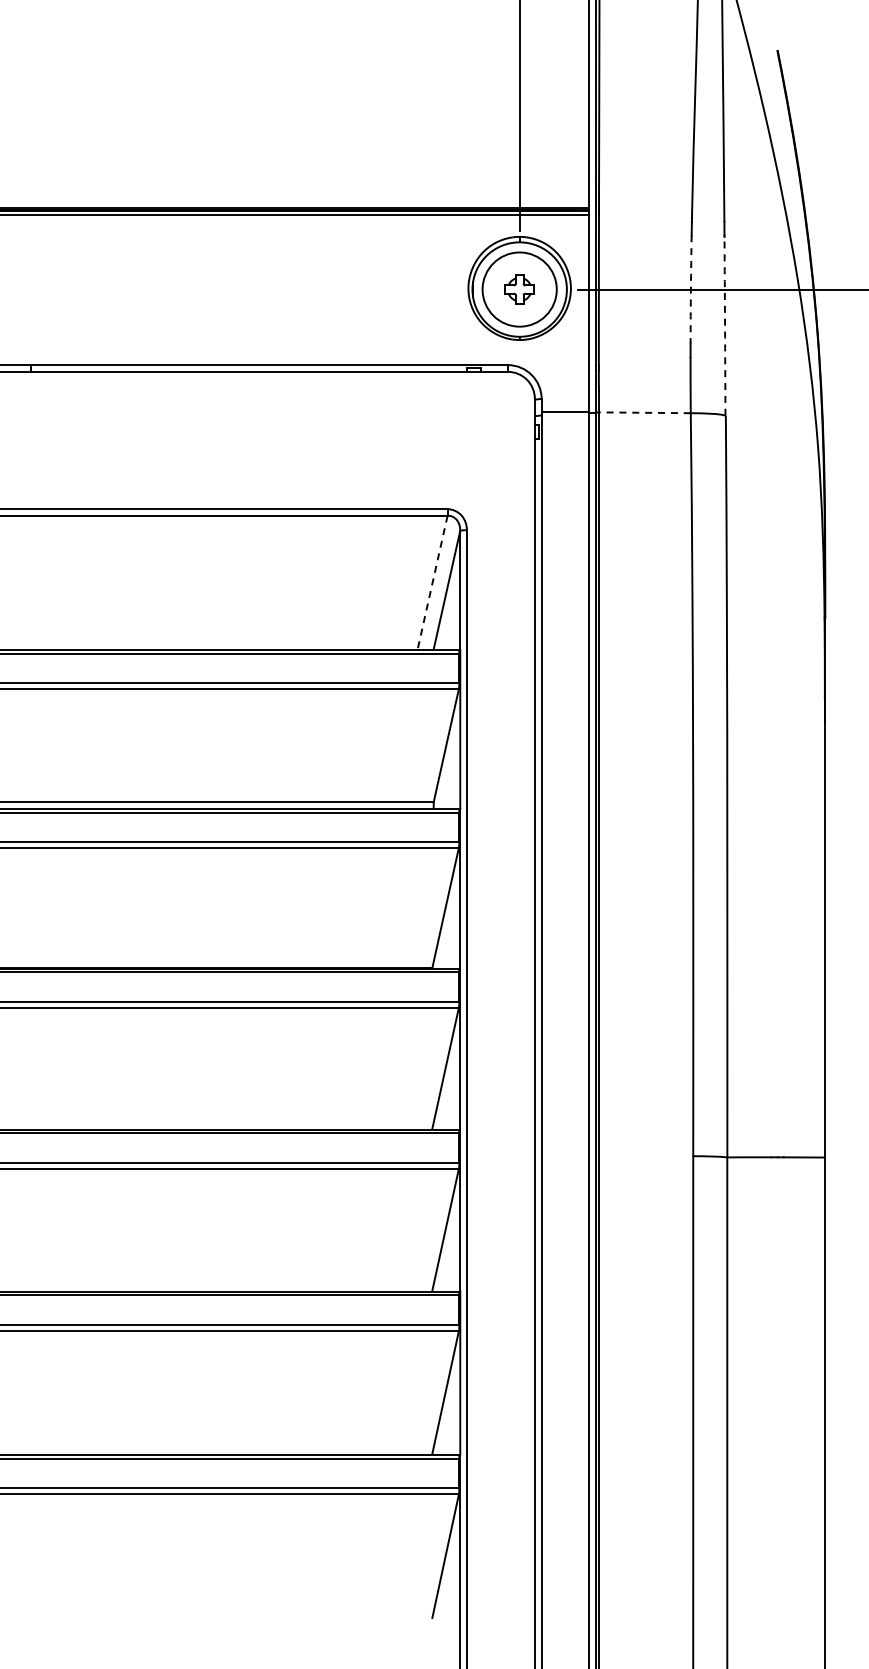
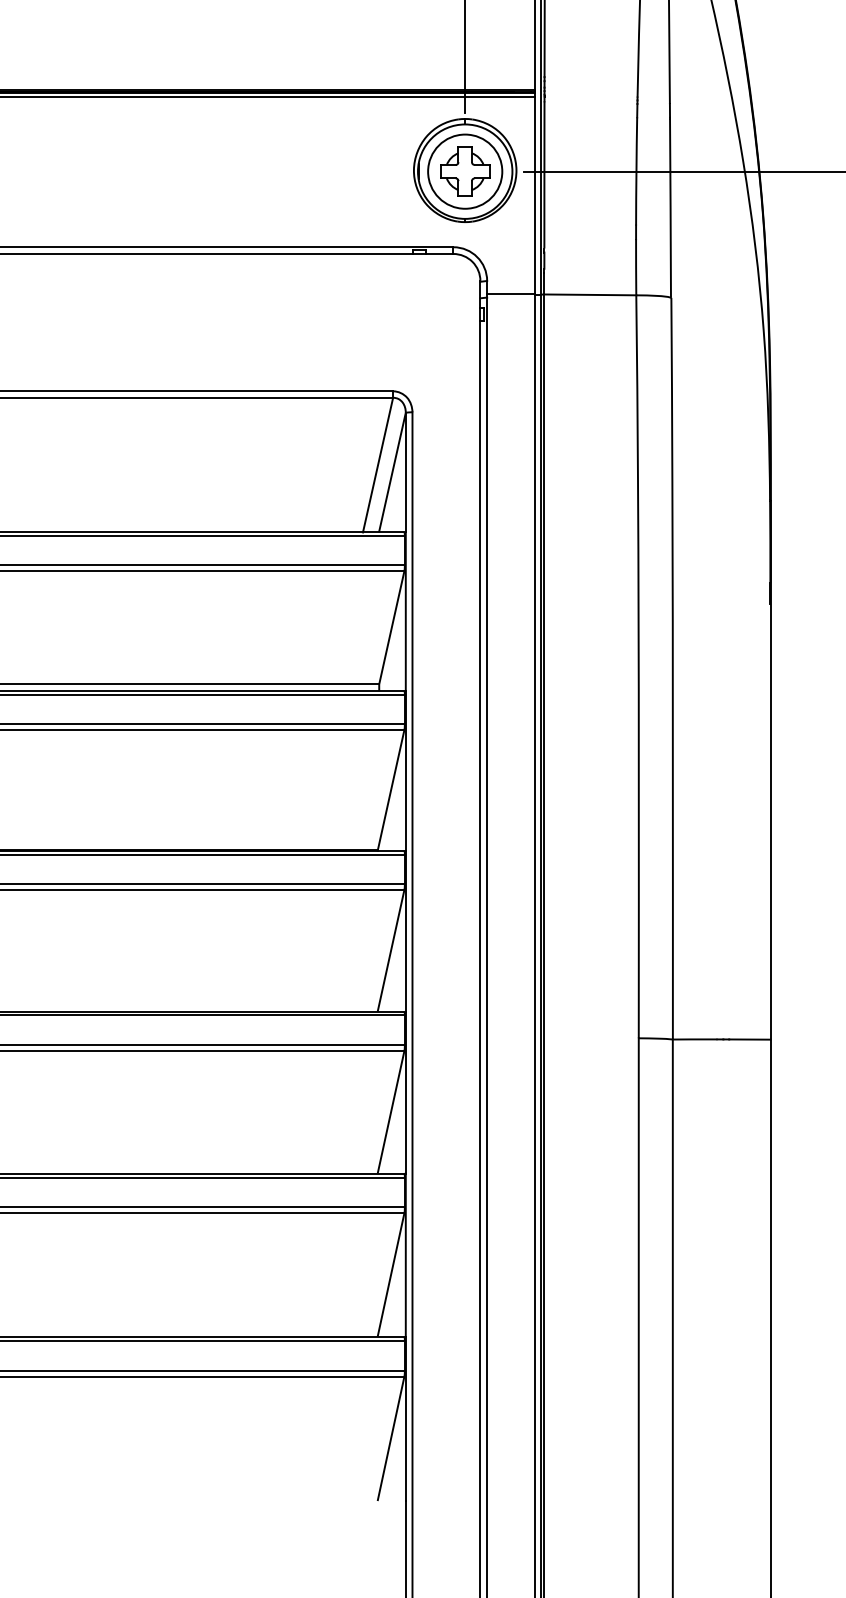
part: (519, 289) -> (465, 171), size x1.67
arc: (690, 289) -> (636, 171), dashed -> solid
arc: (725, 326) -> (671, 208), dashed -> solid
line: (644, 412) -> (590, 294), dashed -> solid
line: (432, 583) -> (378, 465), dashed -> solid

